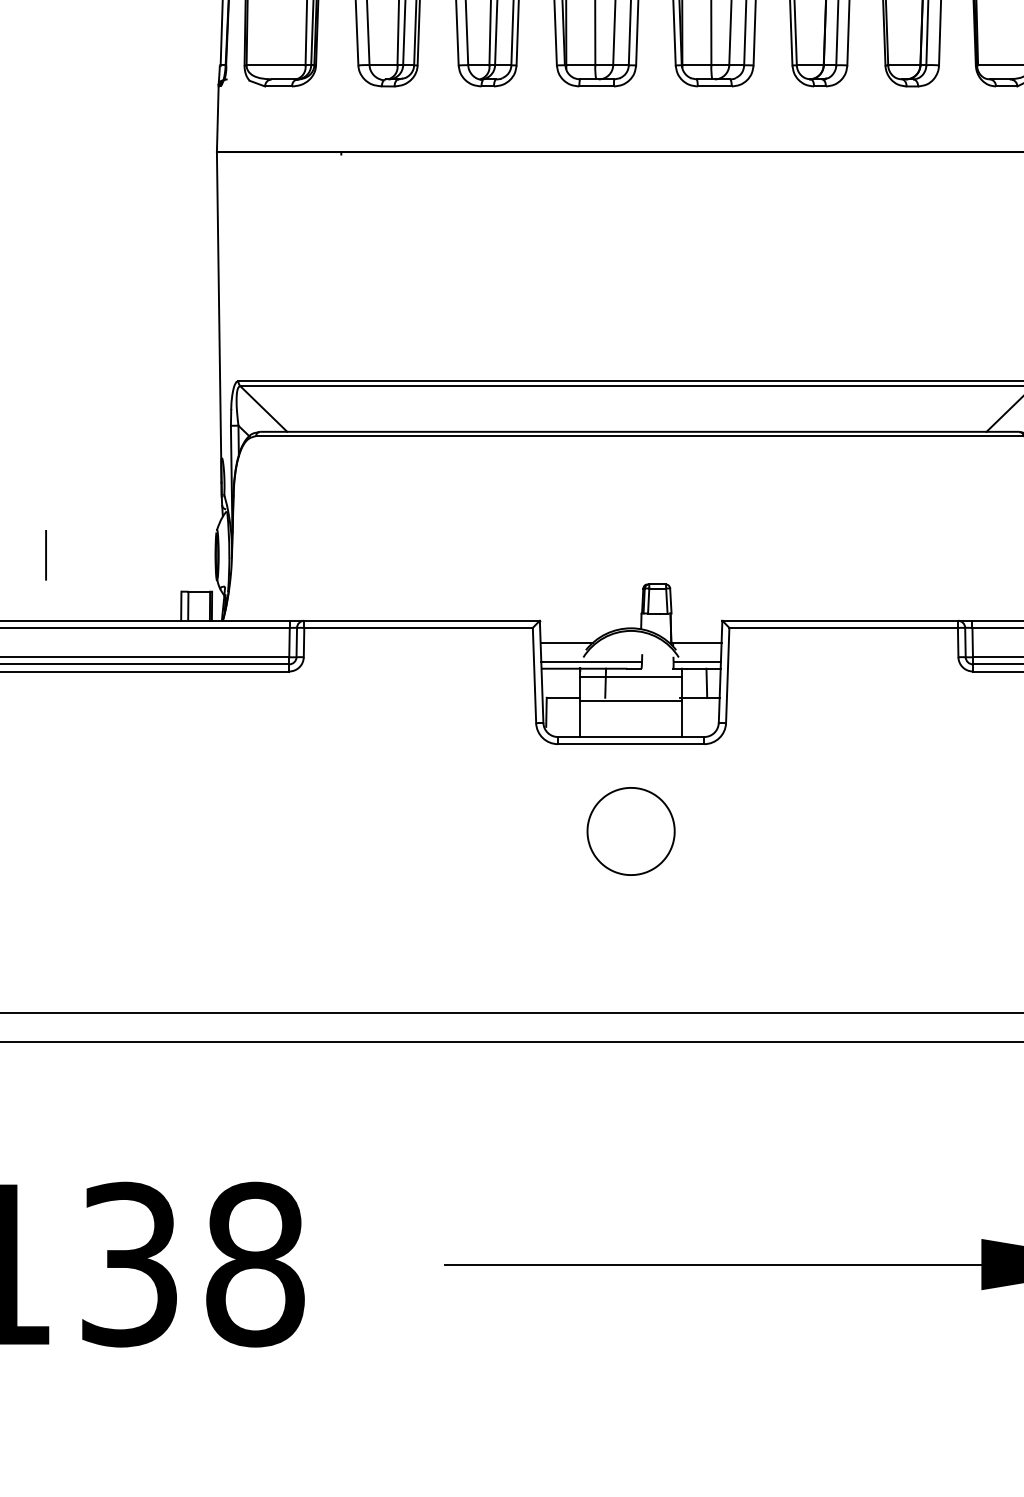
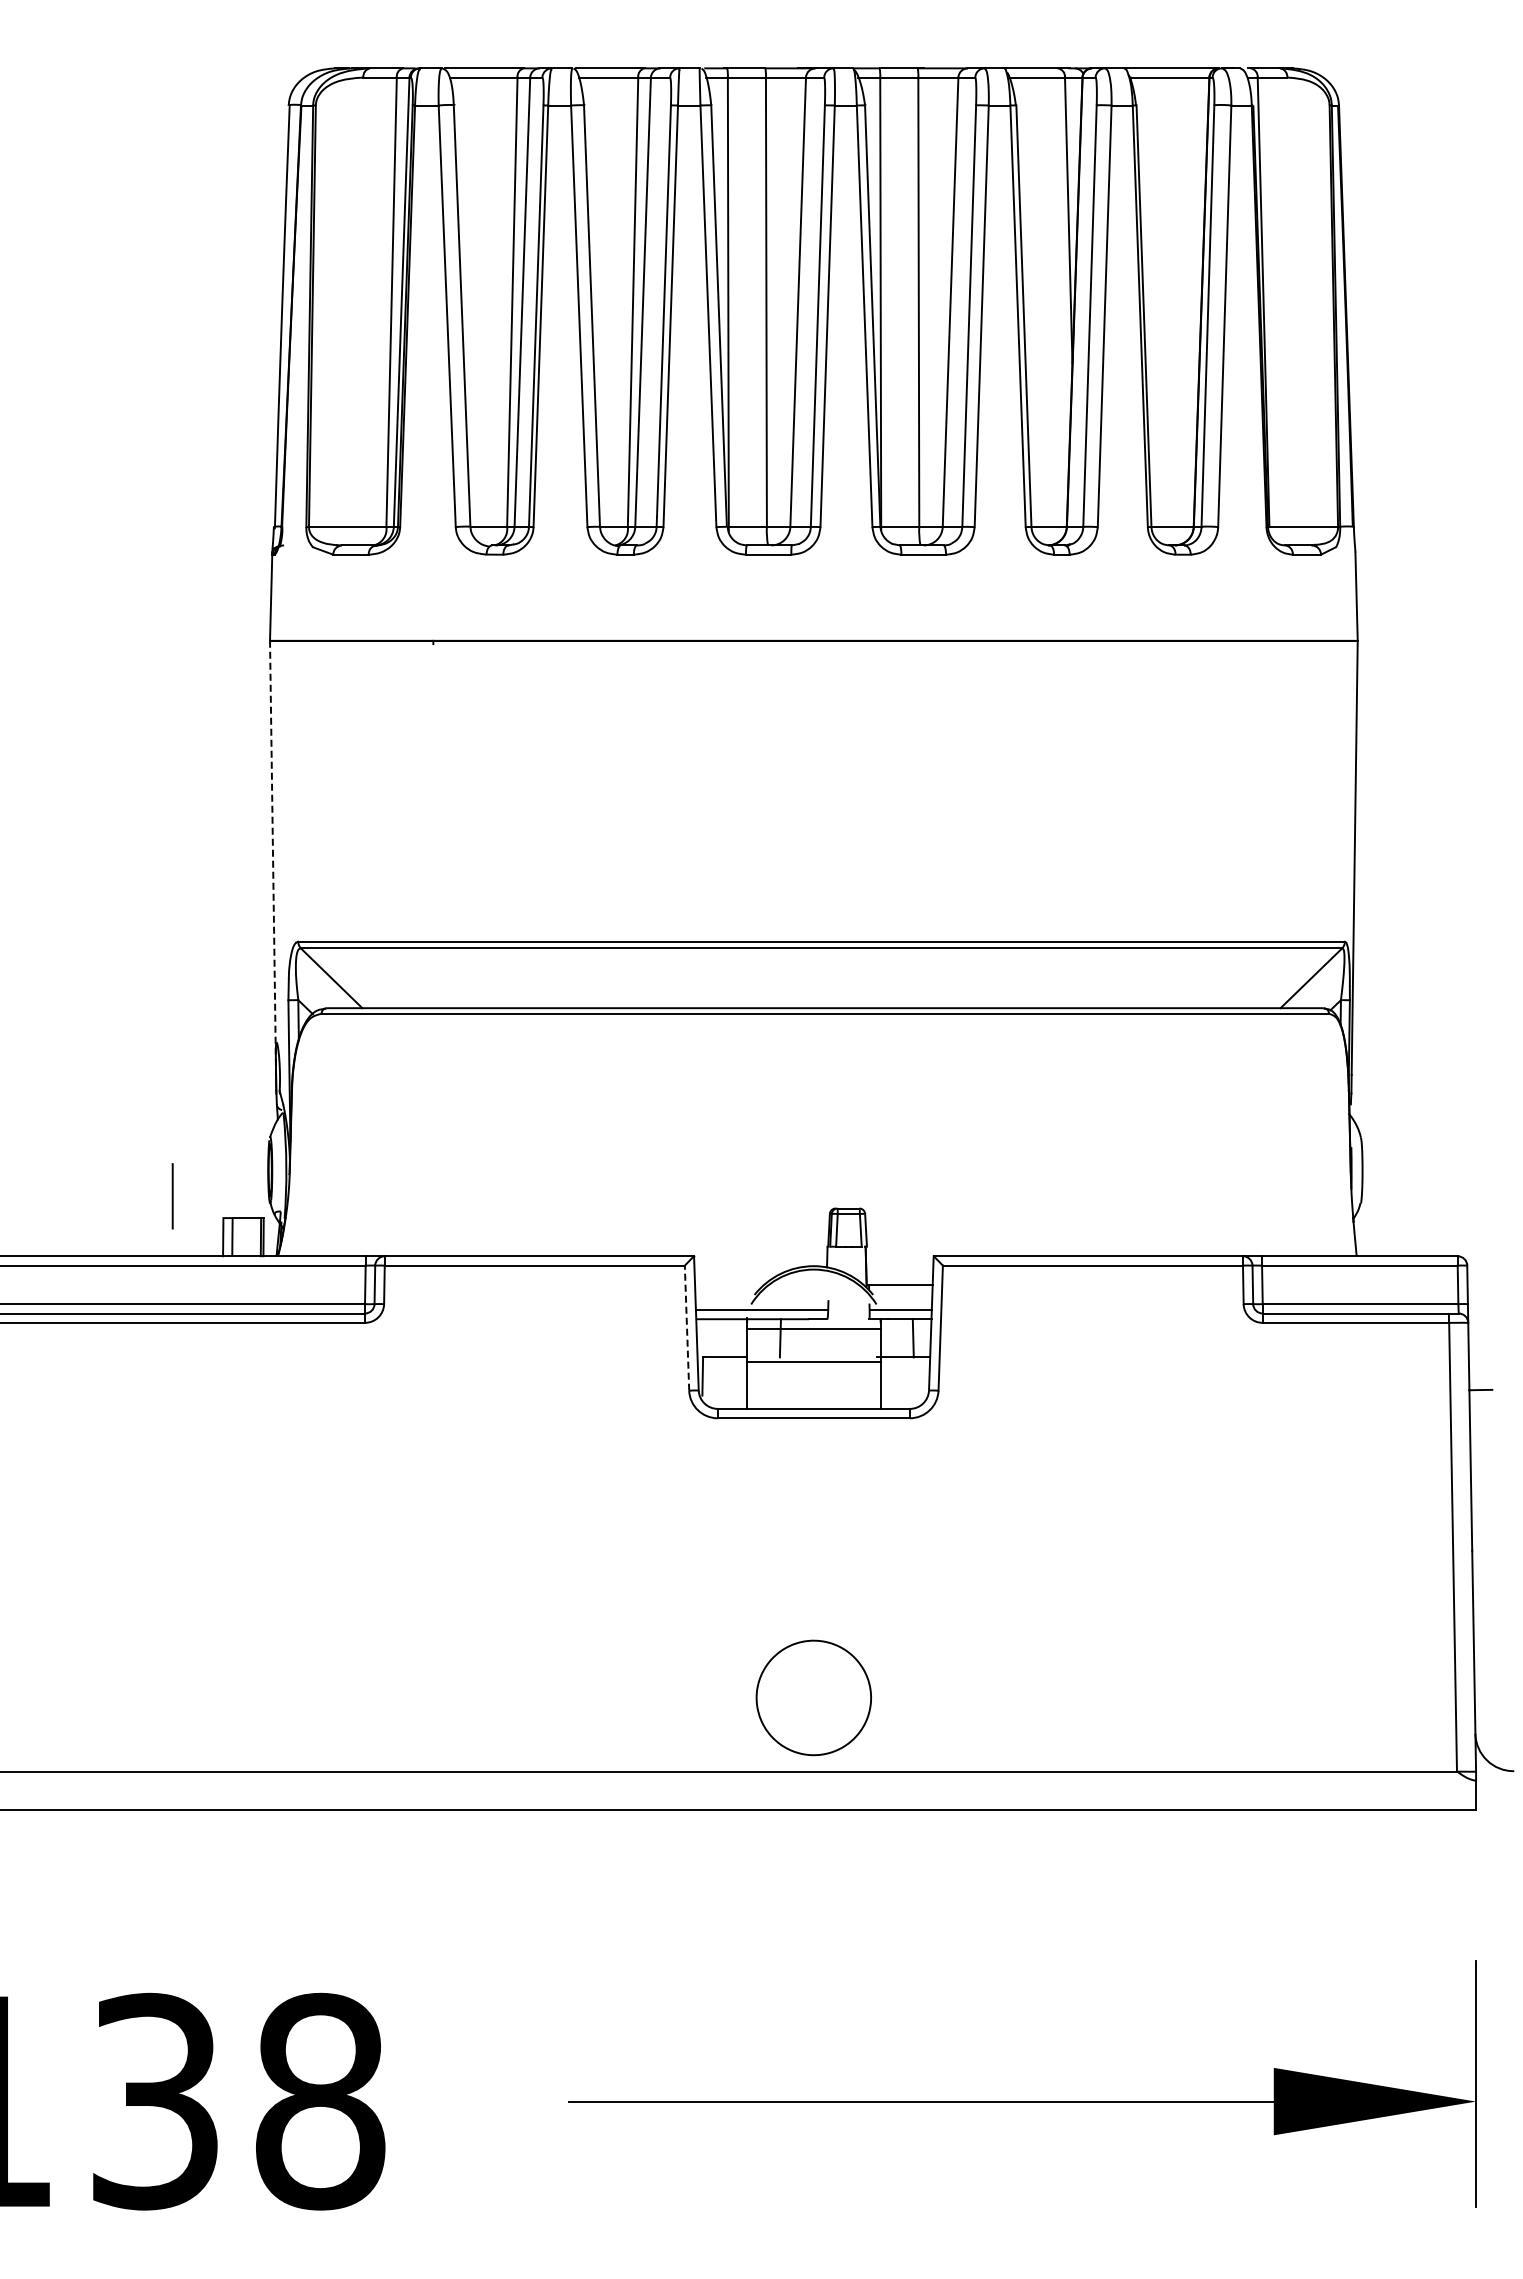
line: (219, 317) -> (273, 858), solid -> dashed
line: (45, 555) -> (172, 1196), moved
line: (566, 642) -> (729, 1284), removed
line: (534, 675) -> (687, 1328), solid -> dashed
part: (630, 831) -> (813, 1697), moved

